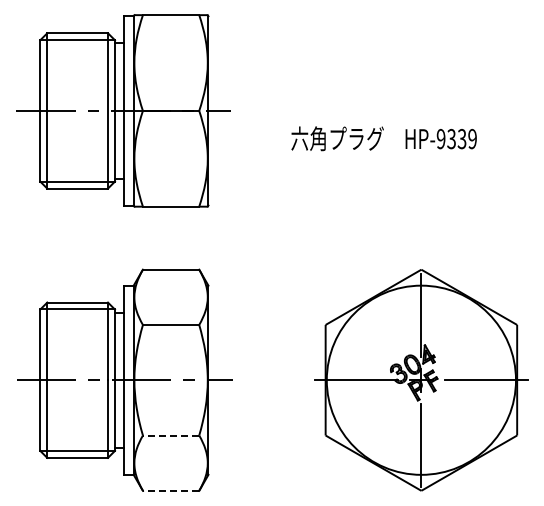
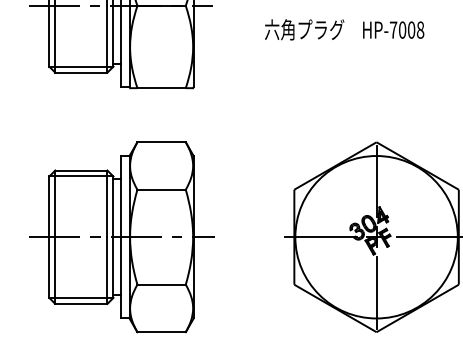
text: (456, 139) -> (406, 30), HP-9339 -> HP-7008
line: (170, 435) -> (161, 284), dashed -> solid
line: (170, 490) -> (161, 331), dashed -> solid

